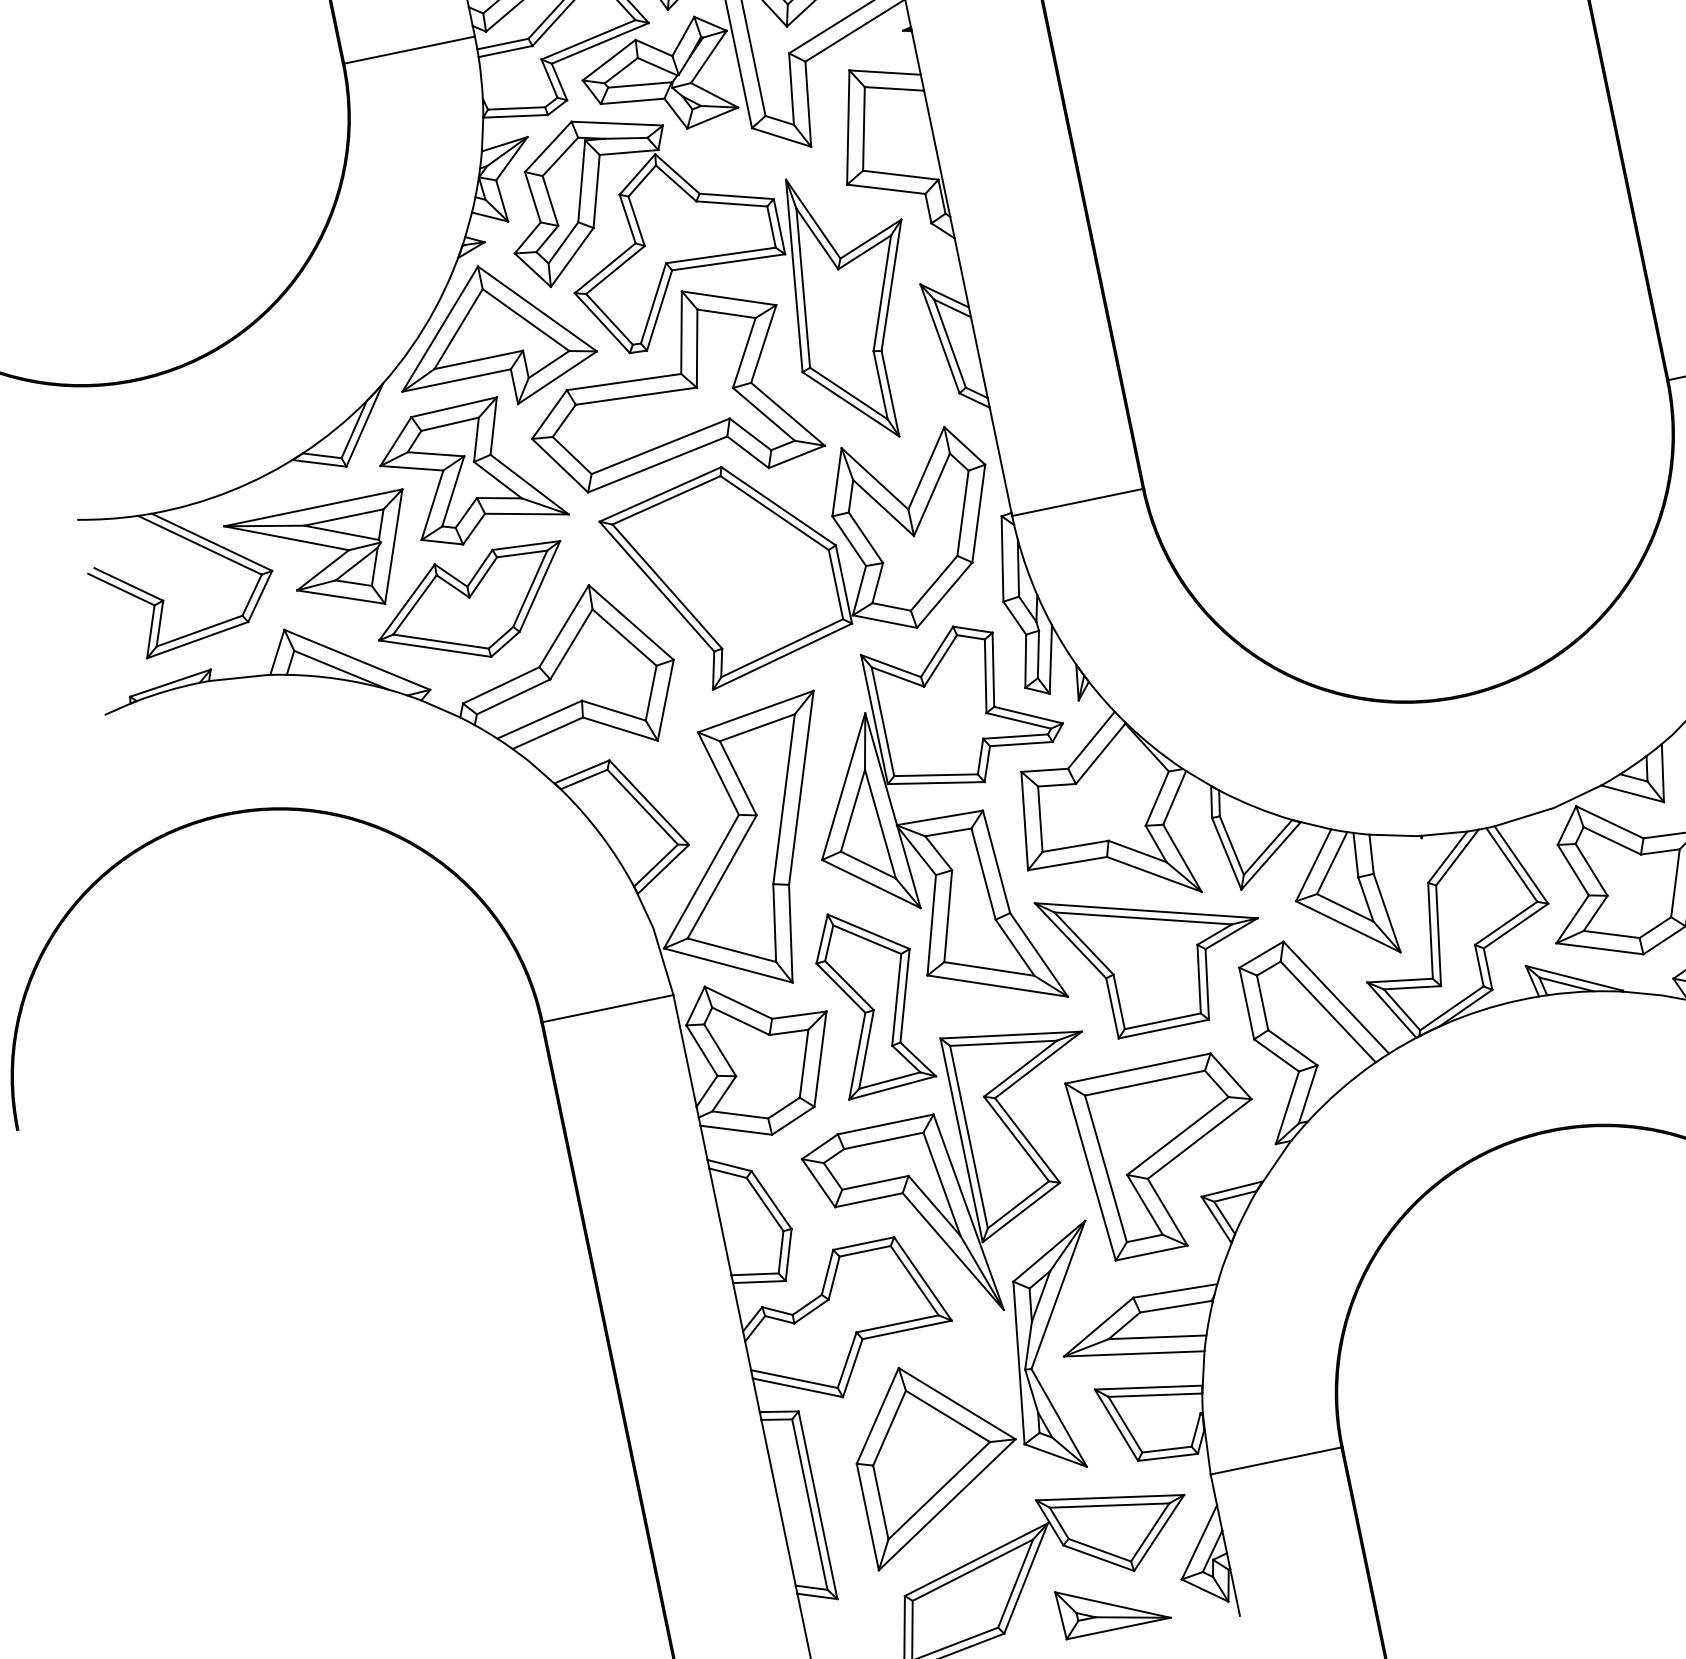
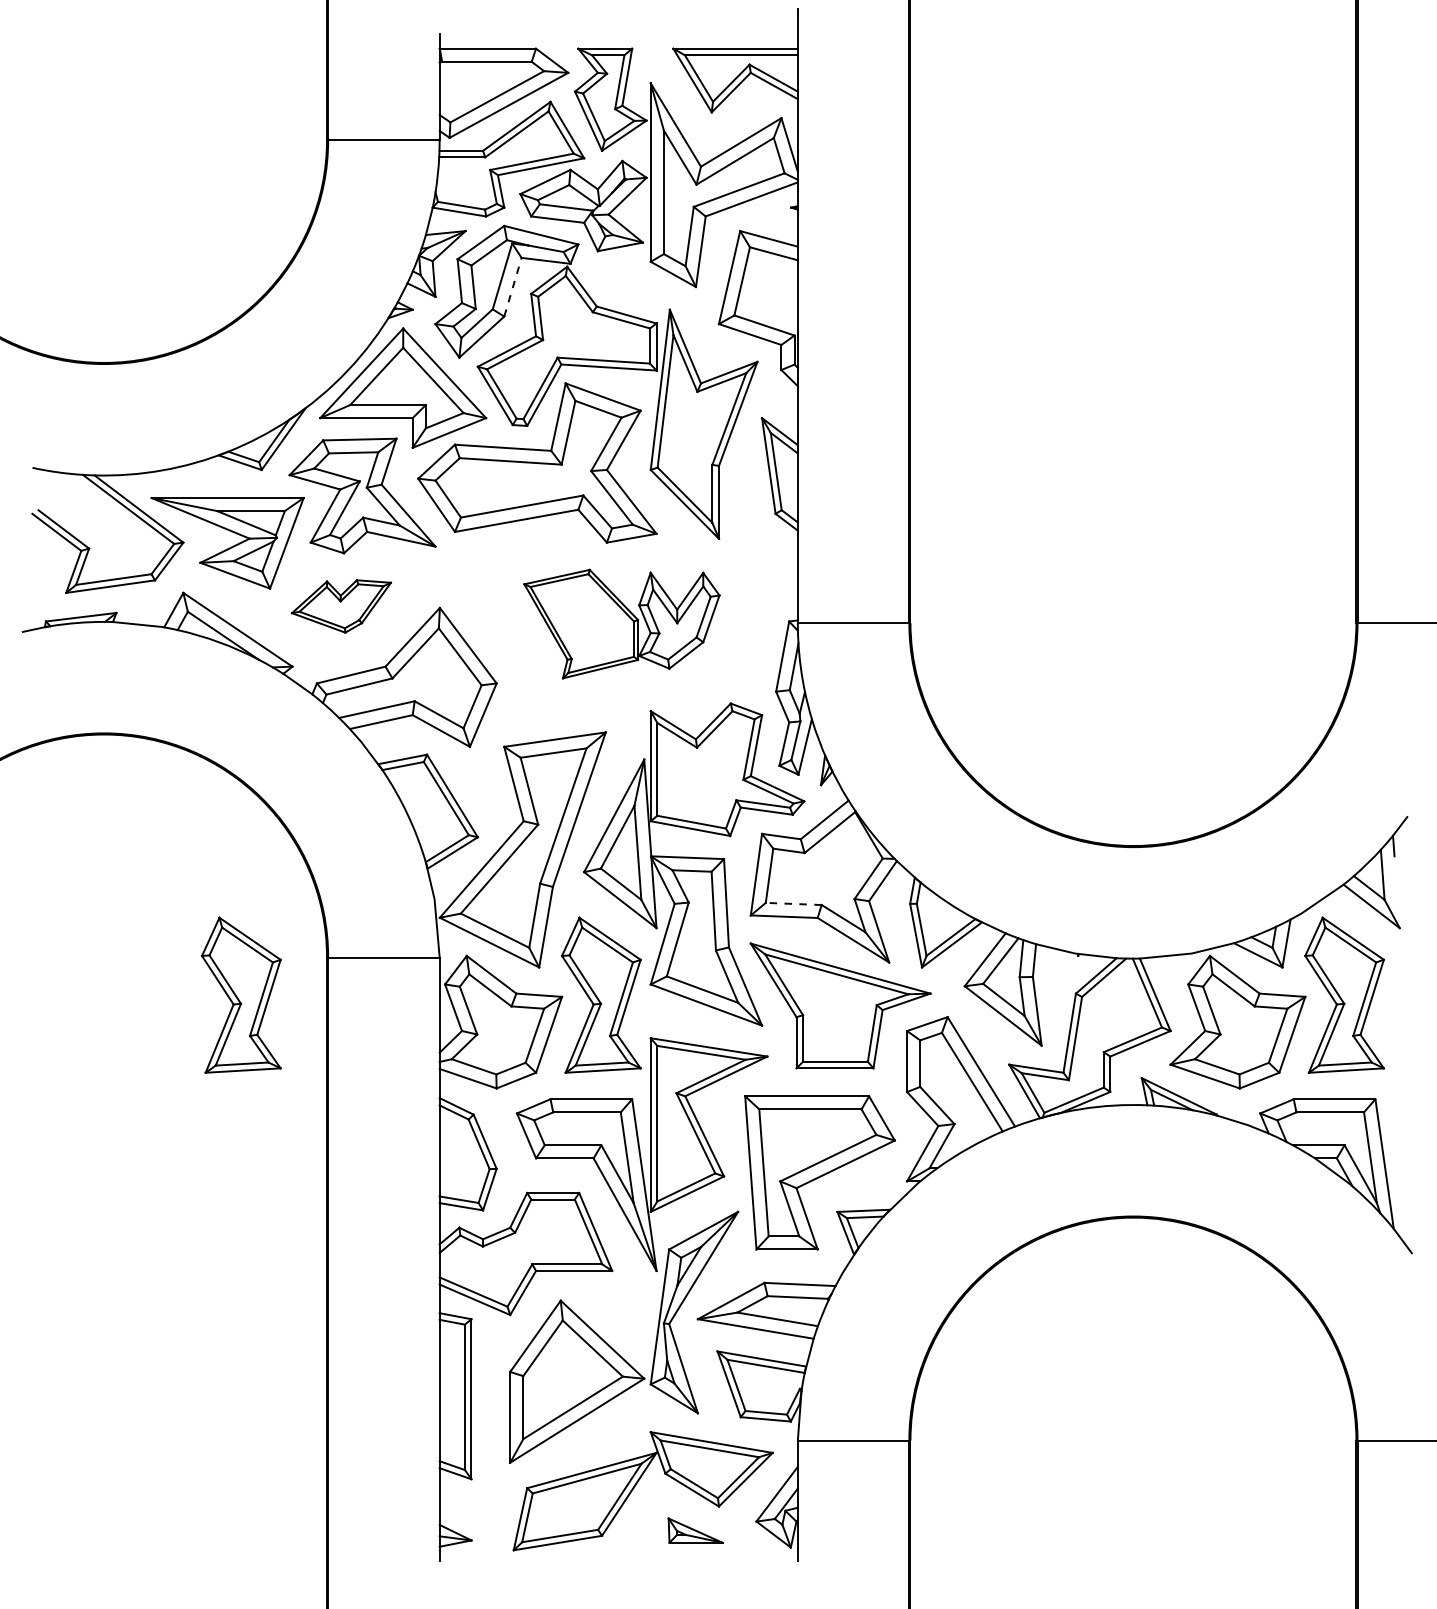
line: (596, 191) -> (512, 287), solid -> dashed
part: (805, 559) -> (621, 623), size x0.6
part: (473, 607) -> (341, 606), size x0.6
line: (1075, 845) -> (793, 903), solid -> dashed
part: (450, 1086) -> (241, 994), added
part: (1112, 1604) -> (695, 1530), size x0.6

